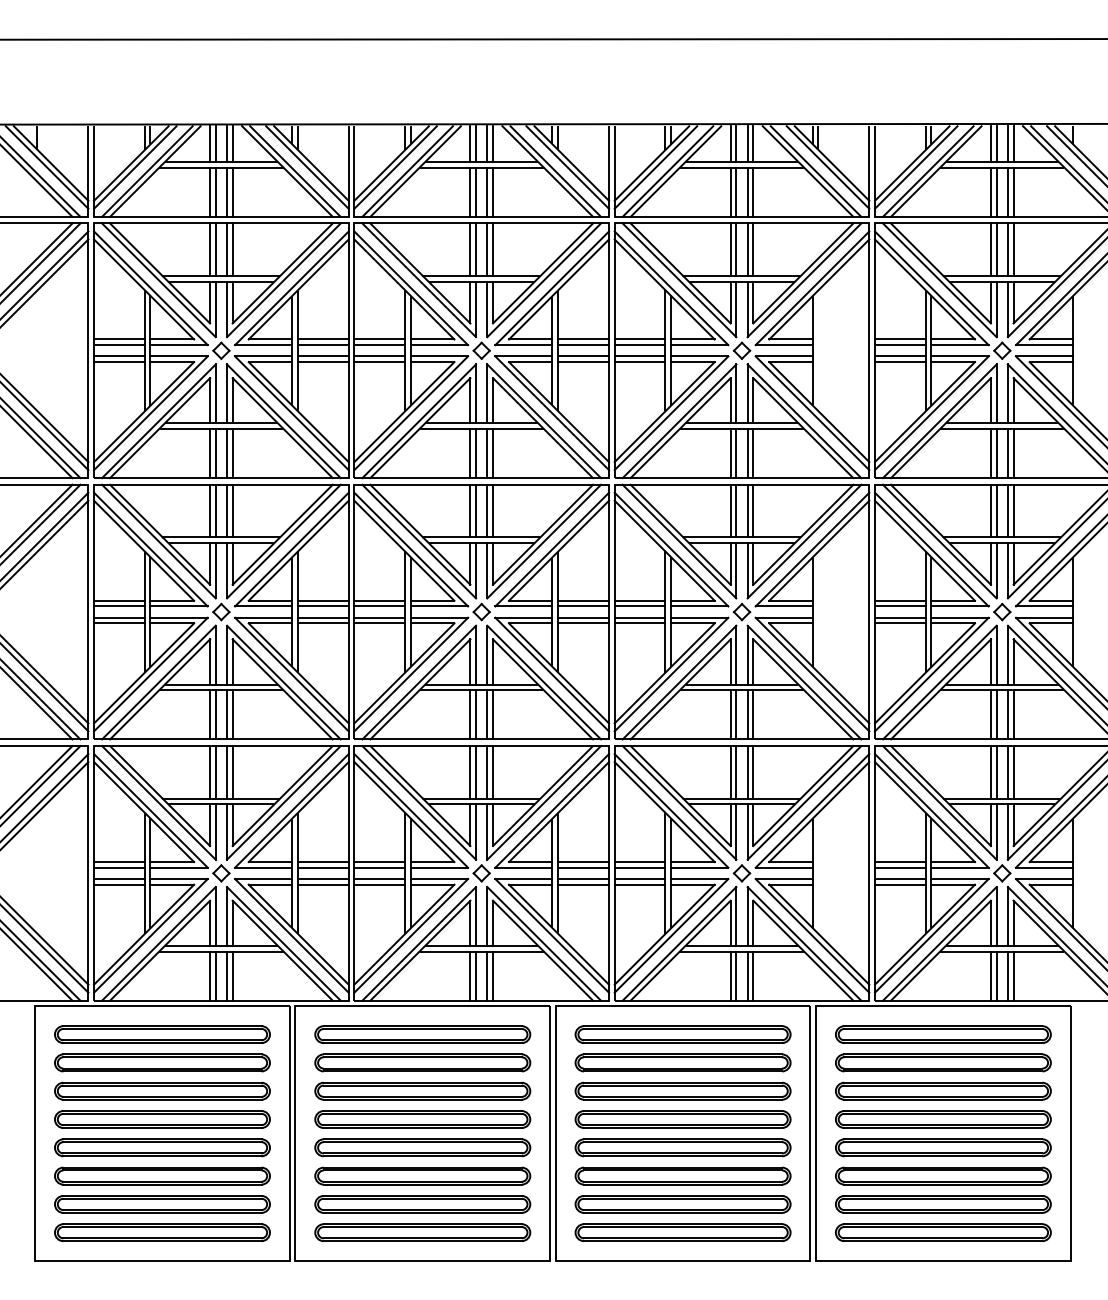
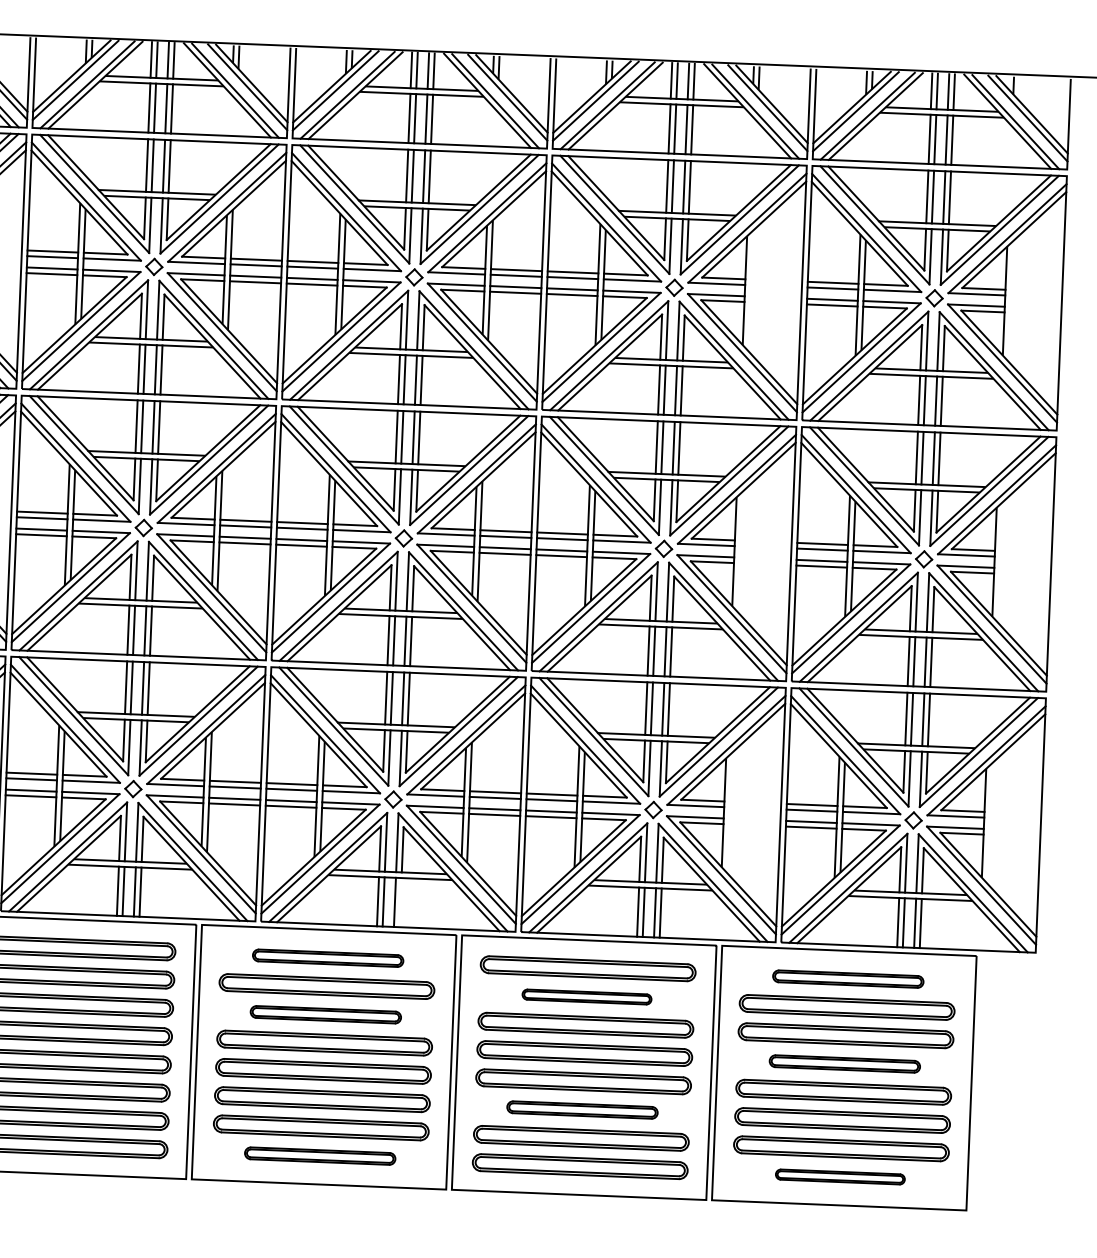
line: (493, 975) -> (401, 902), removed
part: (422, 1034) -> (327, 958), size x0.7
part: (943, 1034) -> (848, 979), size x0.7
part: (682, 1062) -> (586, 996), size x0.6
part: (422, 1090) -> (325, 1014), size x0.7
part: (943, 1119) -> (844, 1063), size x0.7
part: (682, 1175) -> (581, 1109), size x0.7
part: (422, 1232) -> (319, 1155), size x0.7
part: (943, 1232) -> (840, 1176), size x0.6

